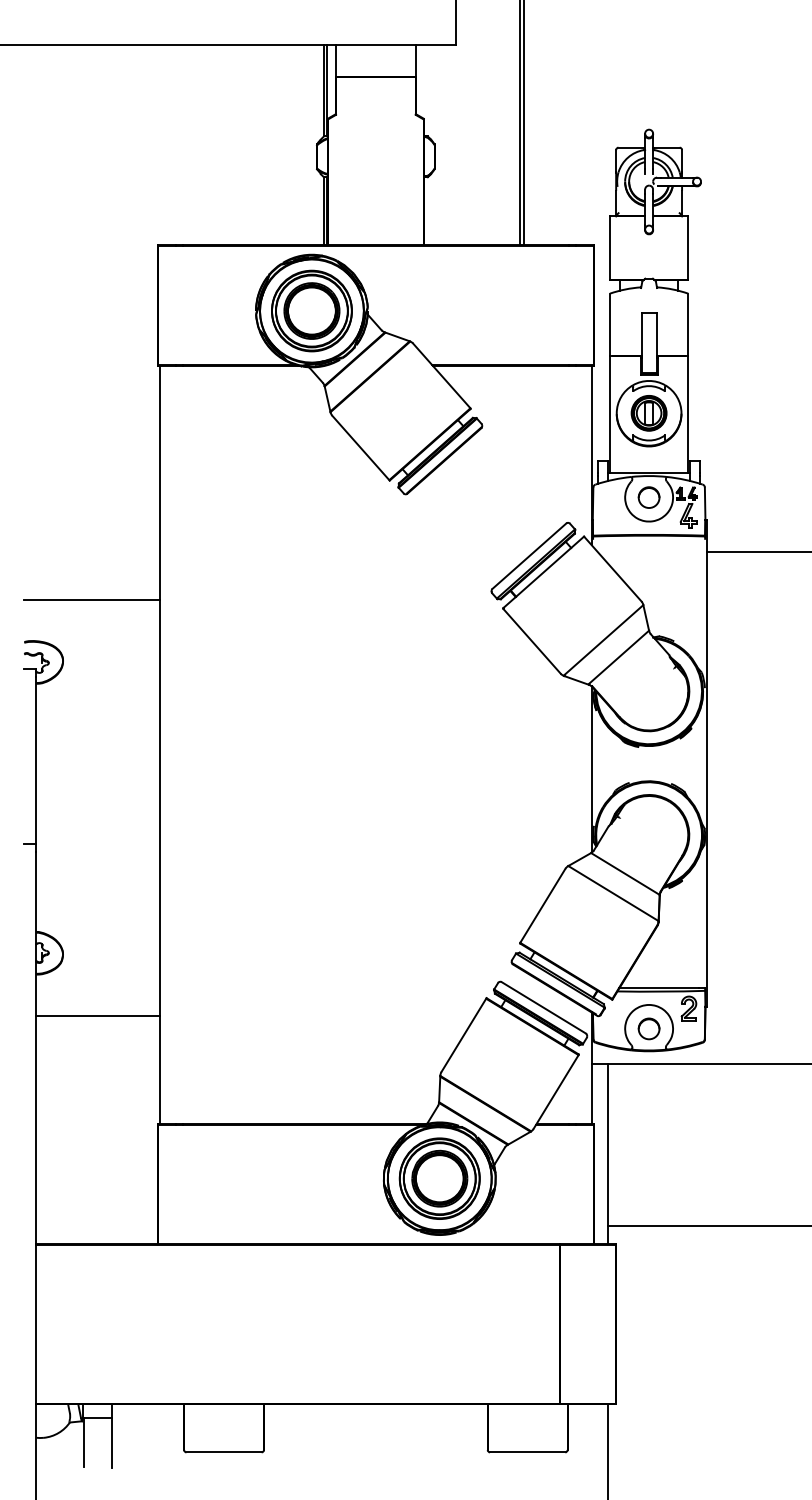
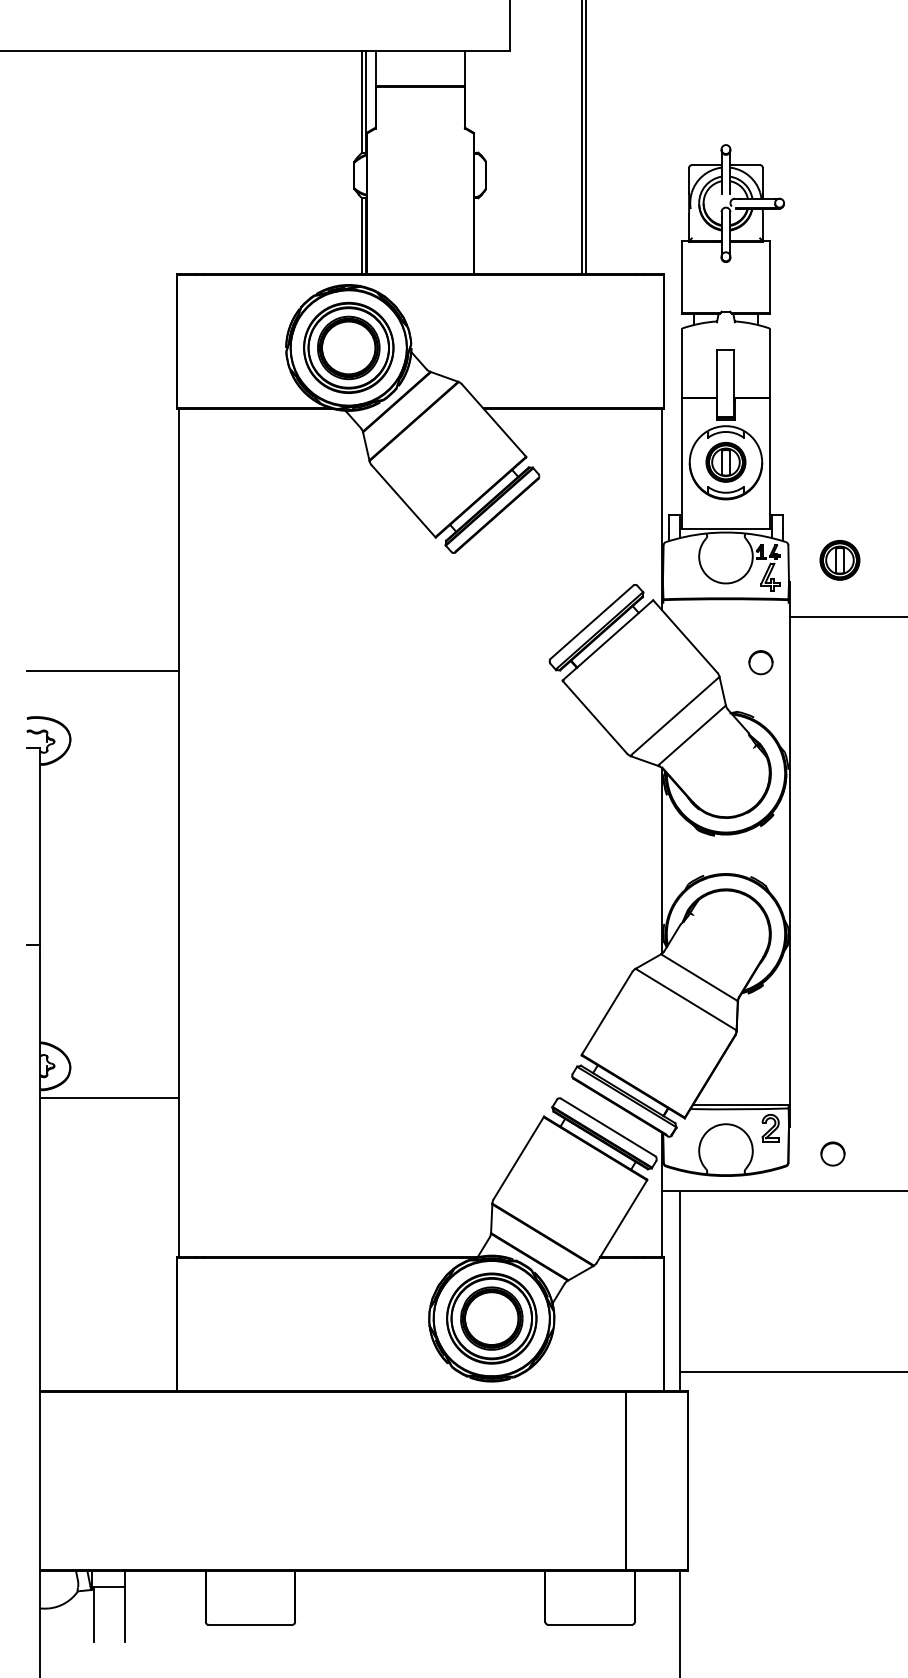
circle: (648, 497) -> (760, 662), moved
part: (750, 501) -> (839, 560), added
line: (98, 1015) -> (109, 1097), moved
circle: (648, 1028) -> (832, 1153), moved

